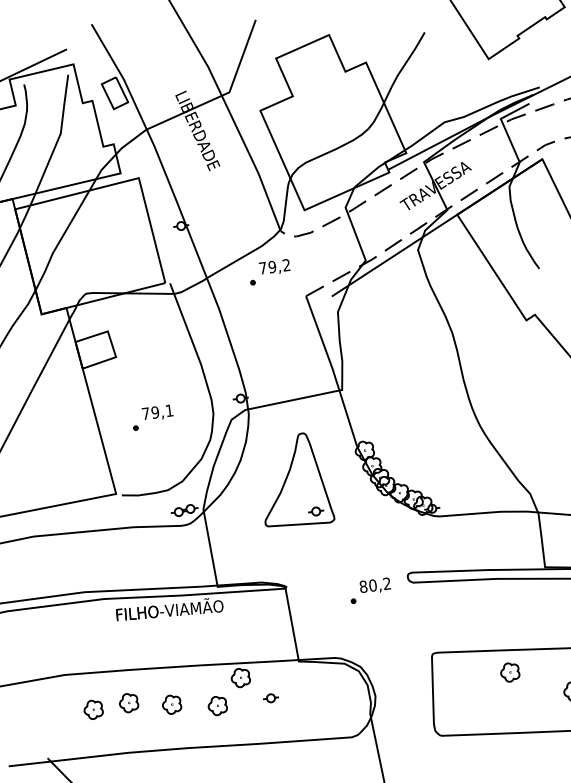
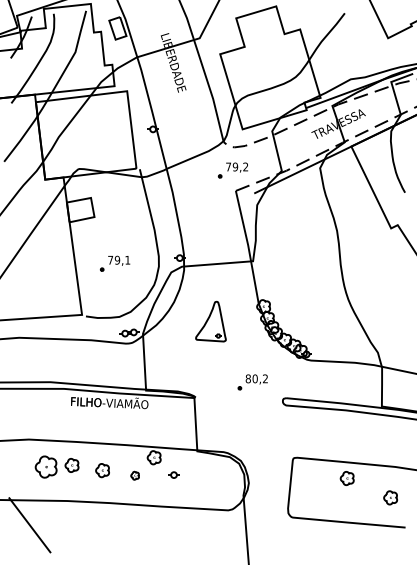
part: (268, 272) -> (232, 170), moved
part: (294, 480) -> (210, 321), size x0.6
part: (369, 591) -> (252, 382), moved
part: (216, 705) -> (134, 475), size x0.6
part: (92, 709) -> (45, 466), size x1.6

